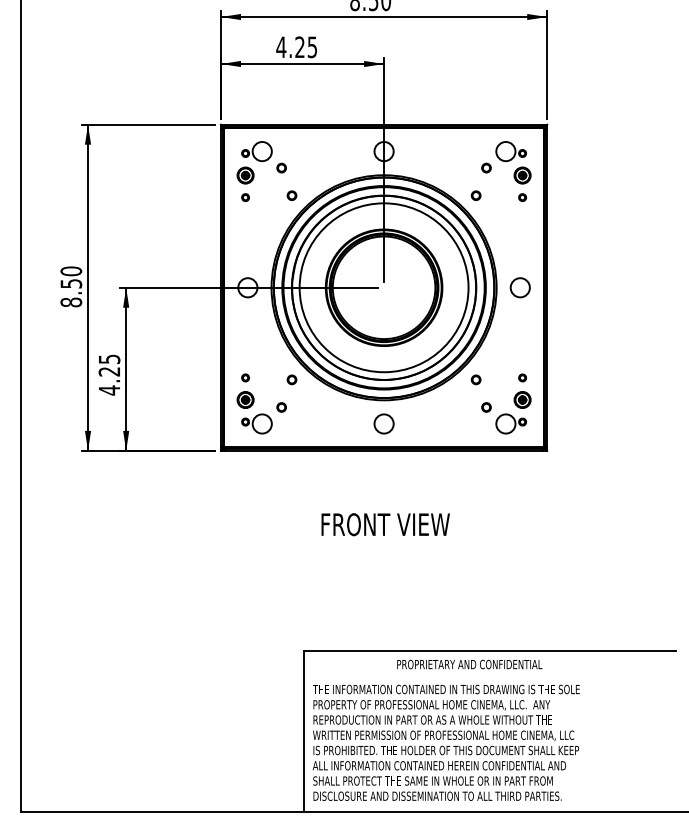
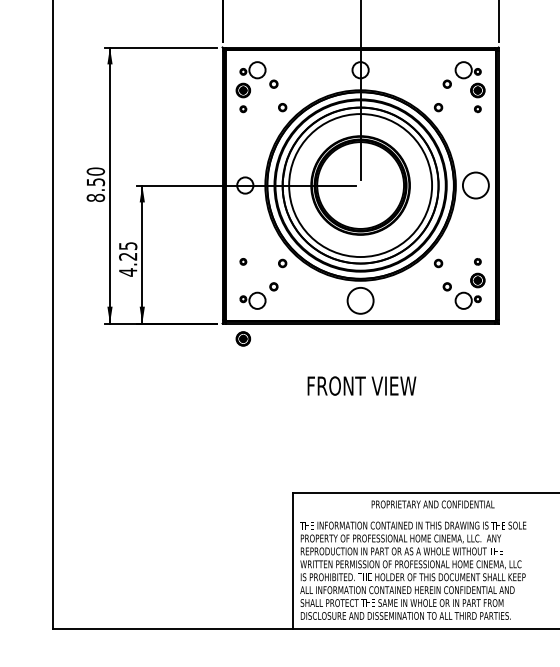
circle: (519, 287) -> (475, 185), size x1.6
part: (245, 399) -> (243, 338), moved
circle: (383, 423) -> (360, 300), size x1.6

